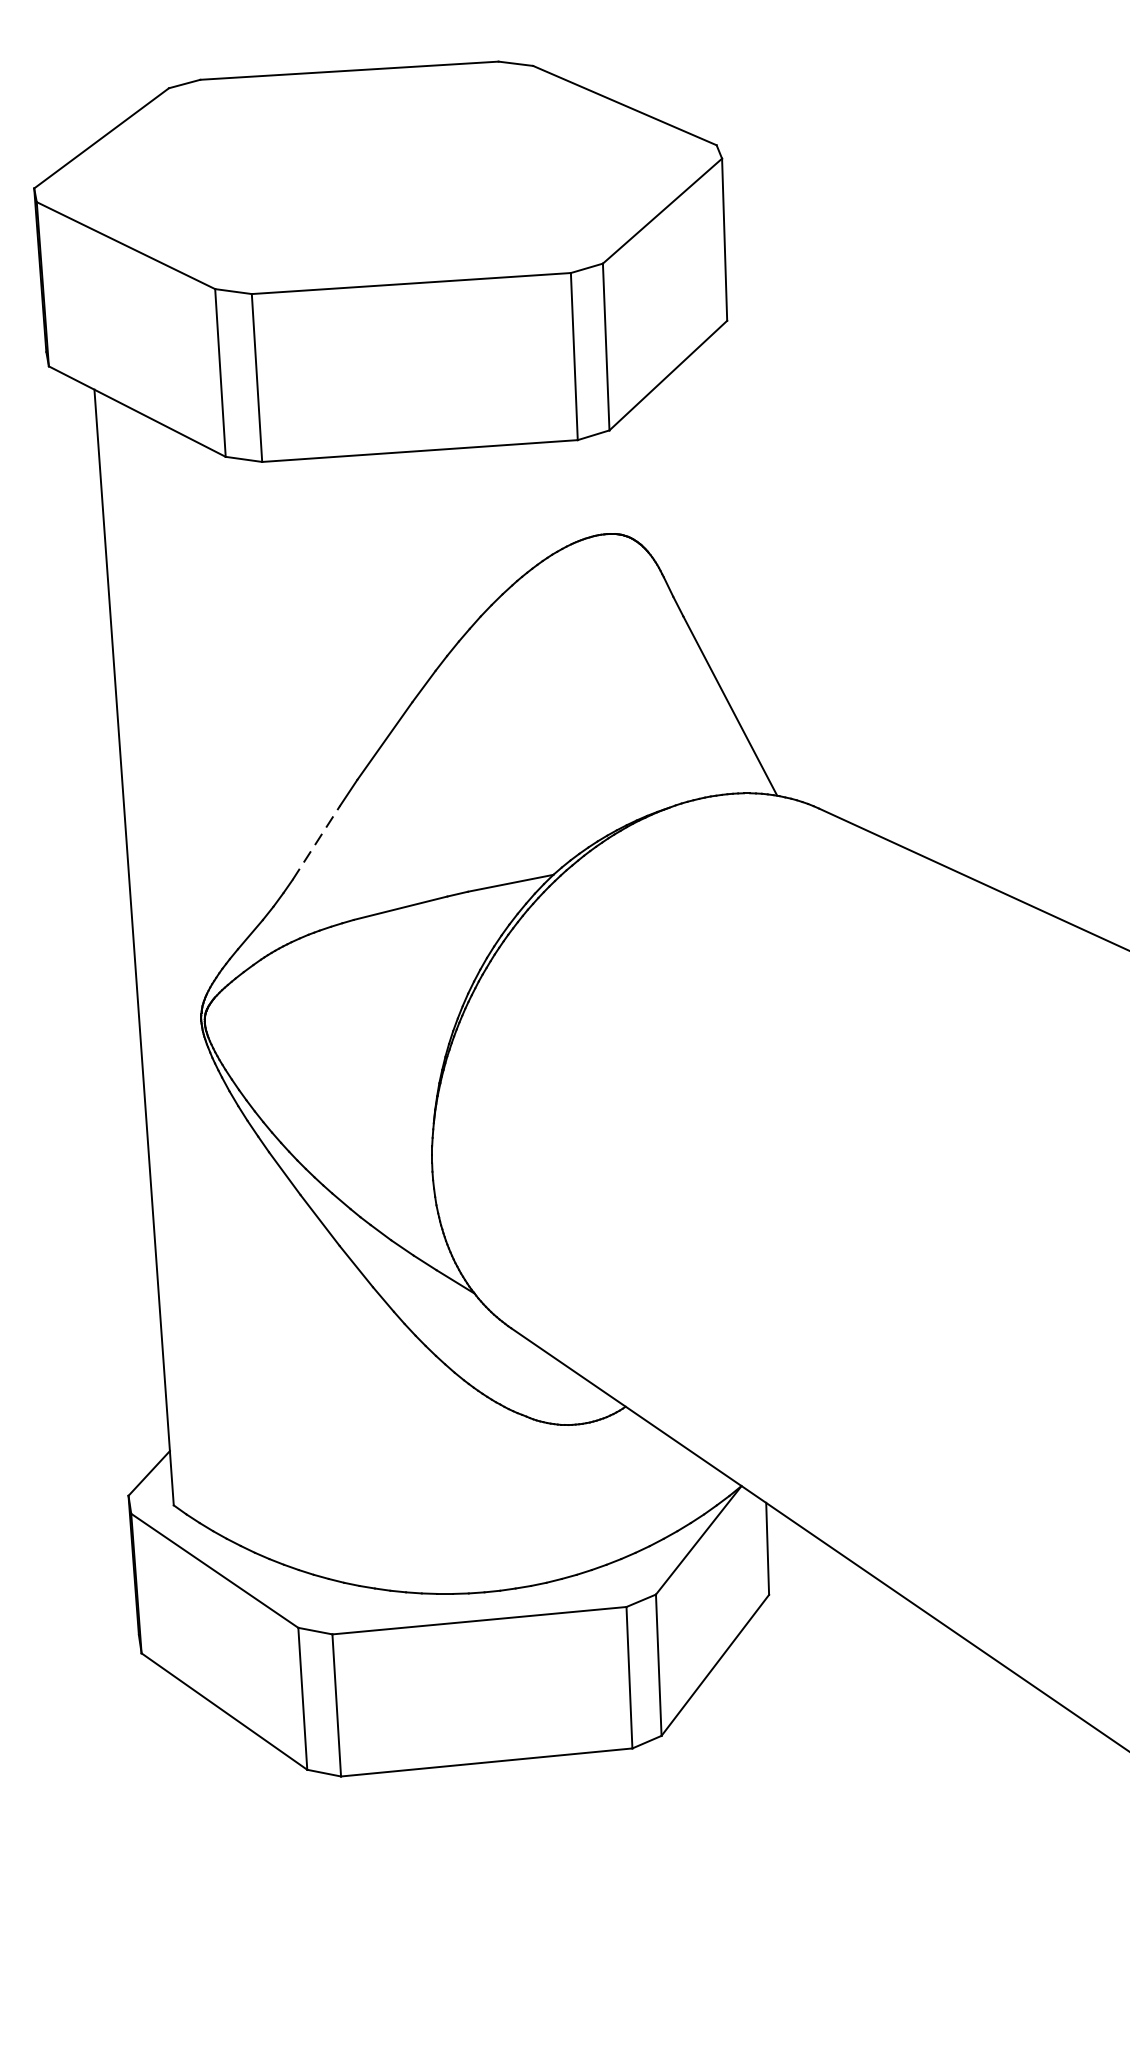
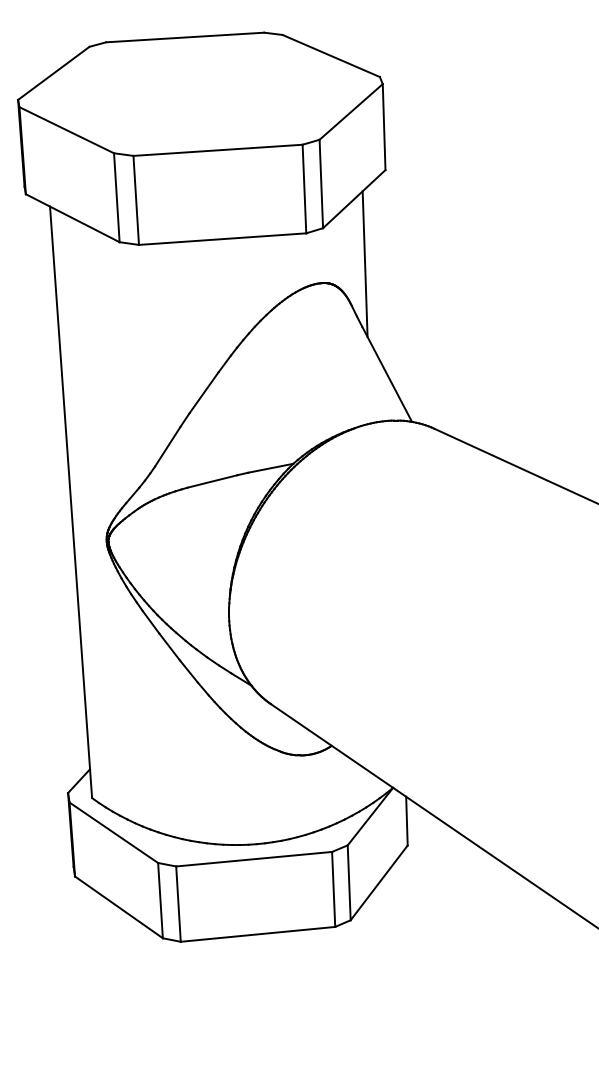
line: (687, 498) -> (364, 264), added
line: (316, 842) -> (167, 446), dashed -> solid

